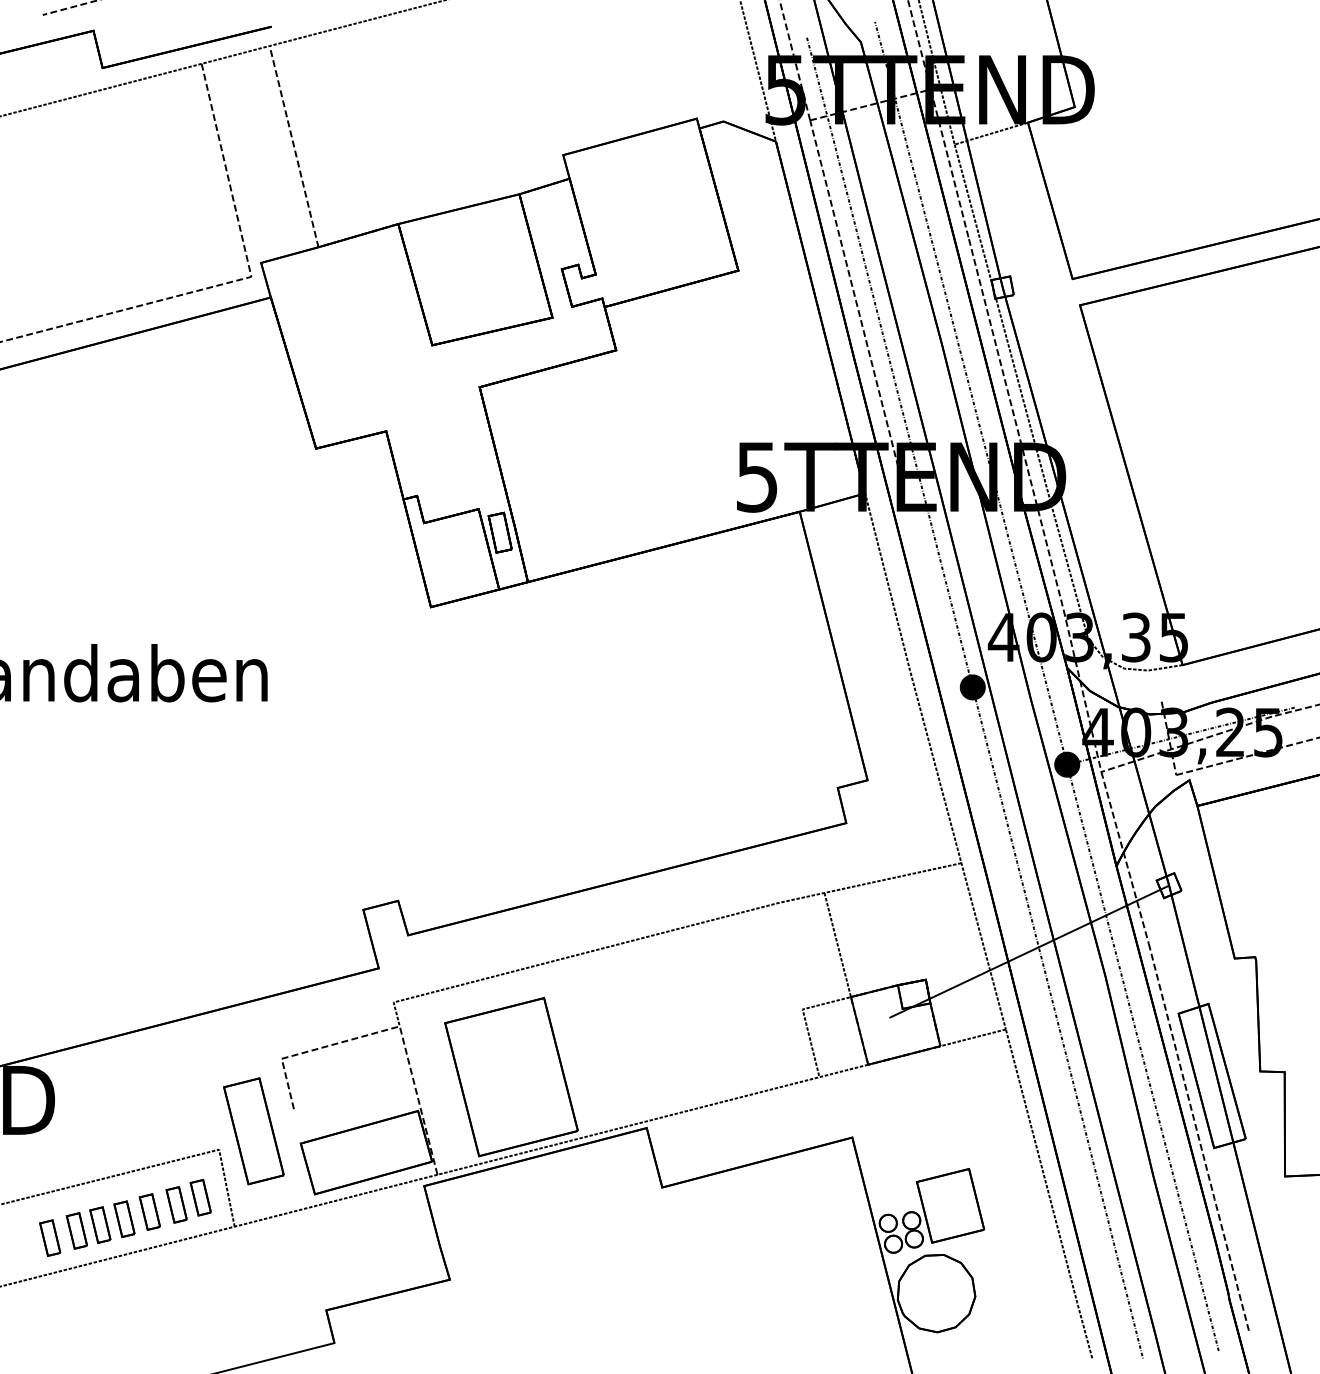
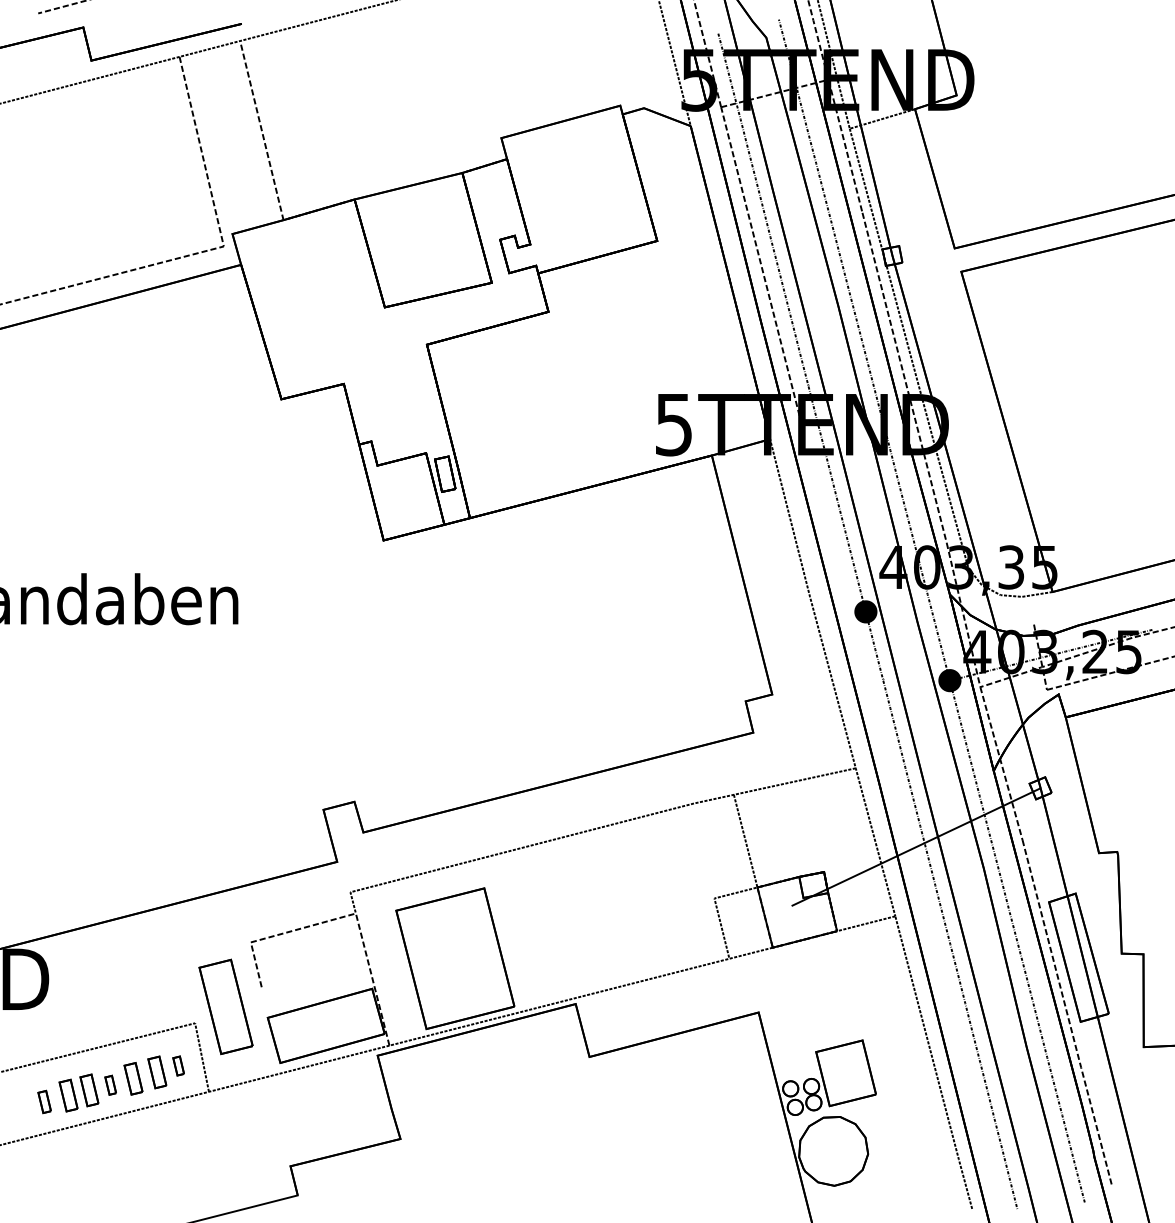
part: (200, 1197) -> (178, 1065), size x0.6
part: (124, 1219) -> (110, 1085), size x0.6
part: (49, 1237) -> (44, 1101), size x0.7

